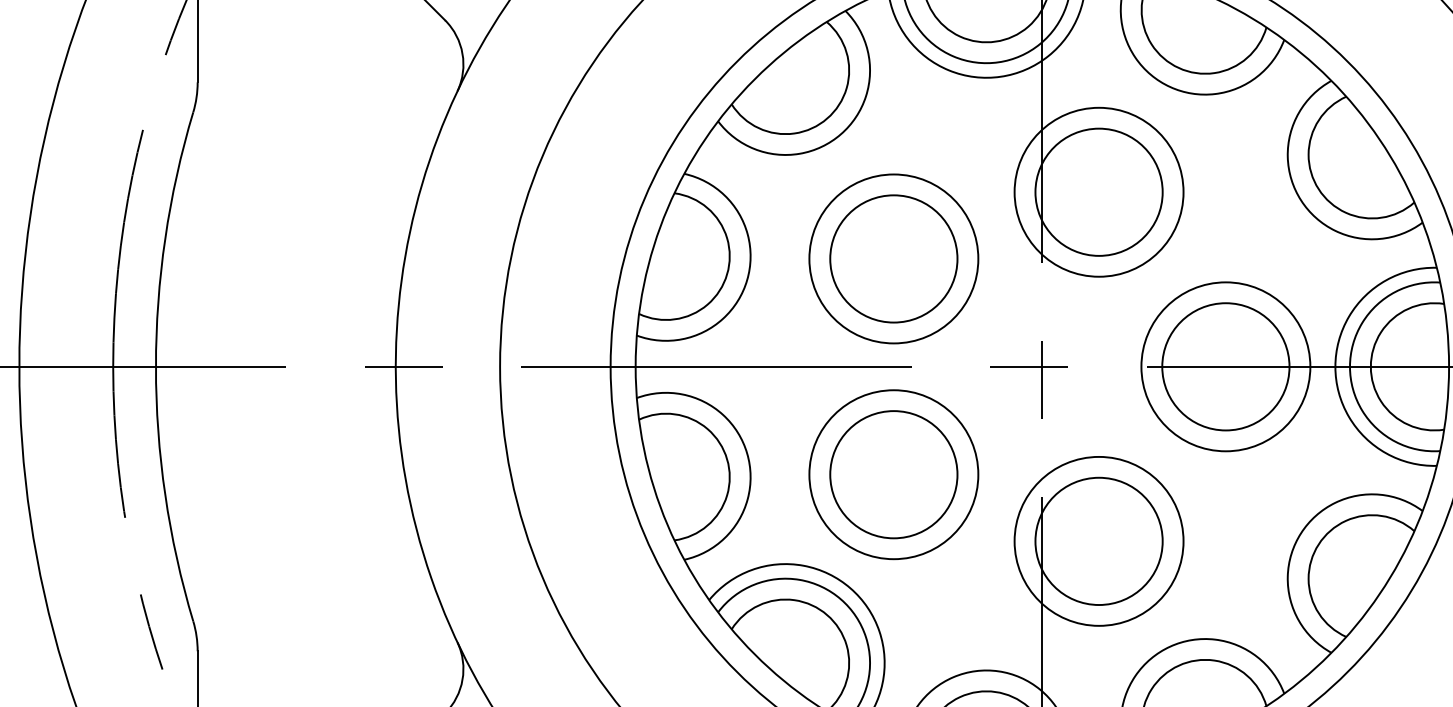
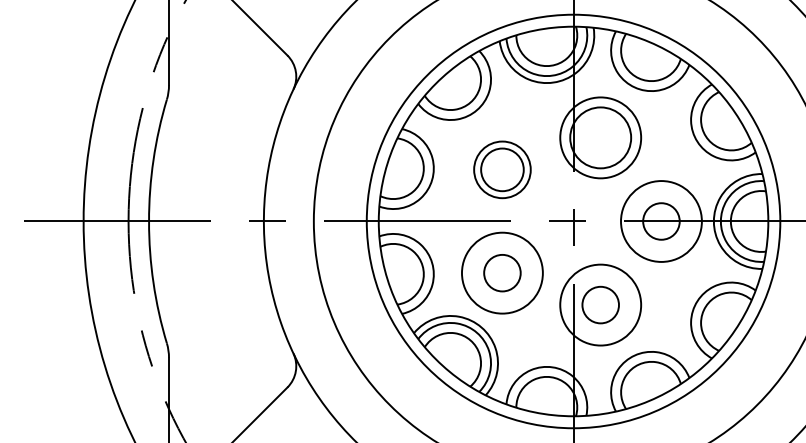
part: (893, 258) -> (502, 169), size x0.7
circle: (1223, 366) -> (660, 221), size x0.6
circle: (891, 473) -> (501, 272), size x0.6
circle: (1098, 540) -> (600, 304), size x0.6

